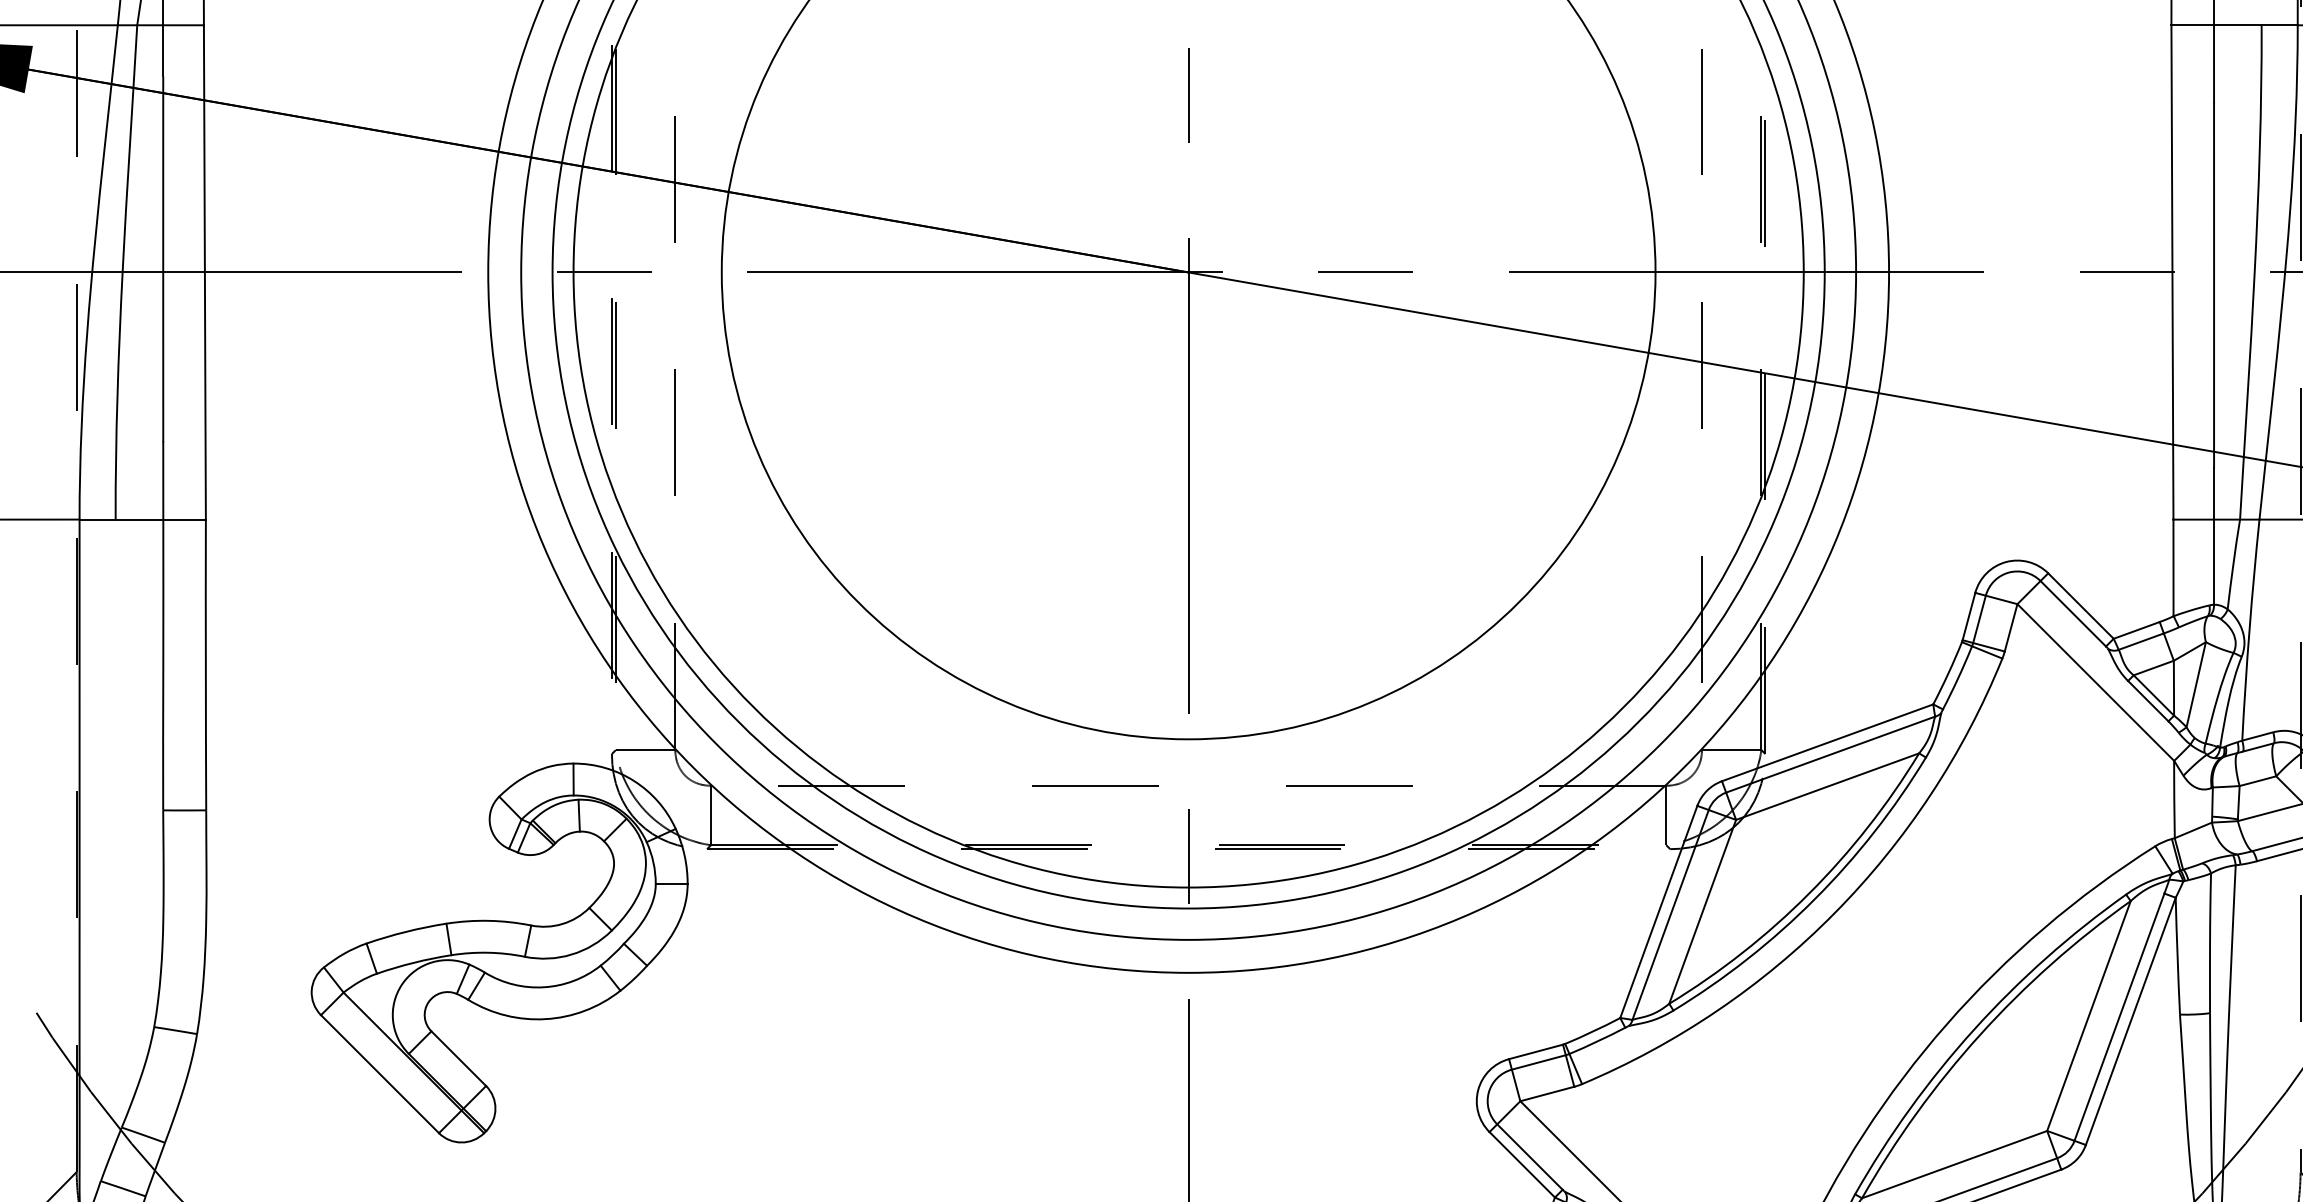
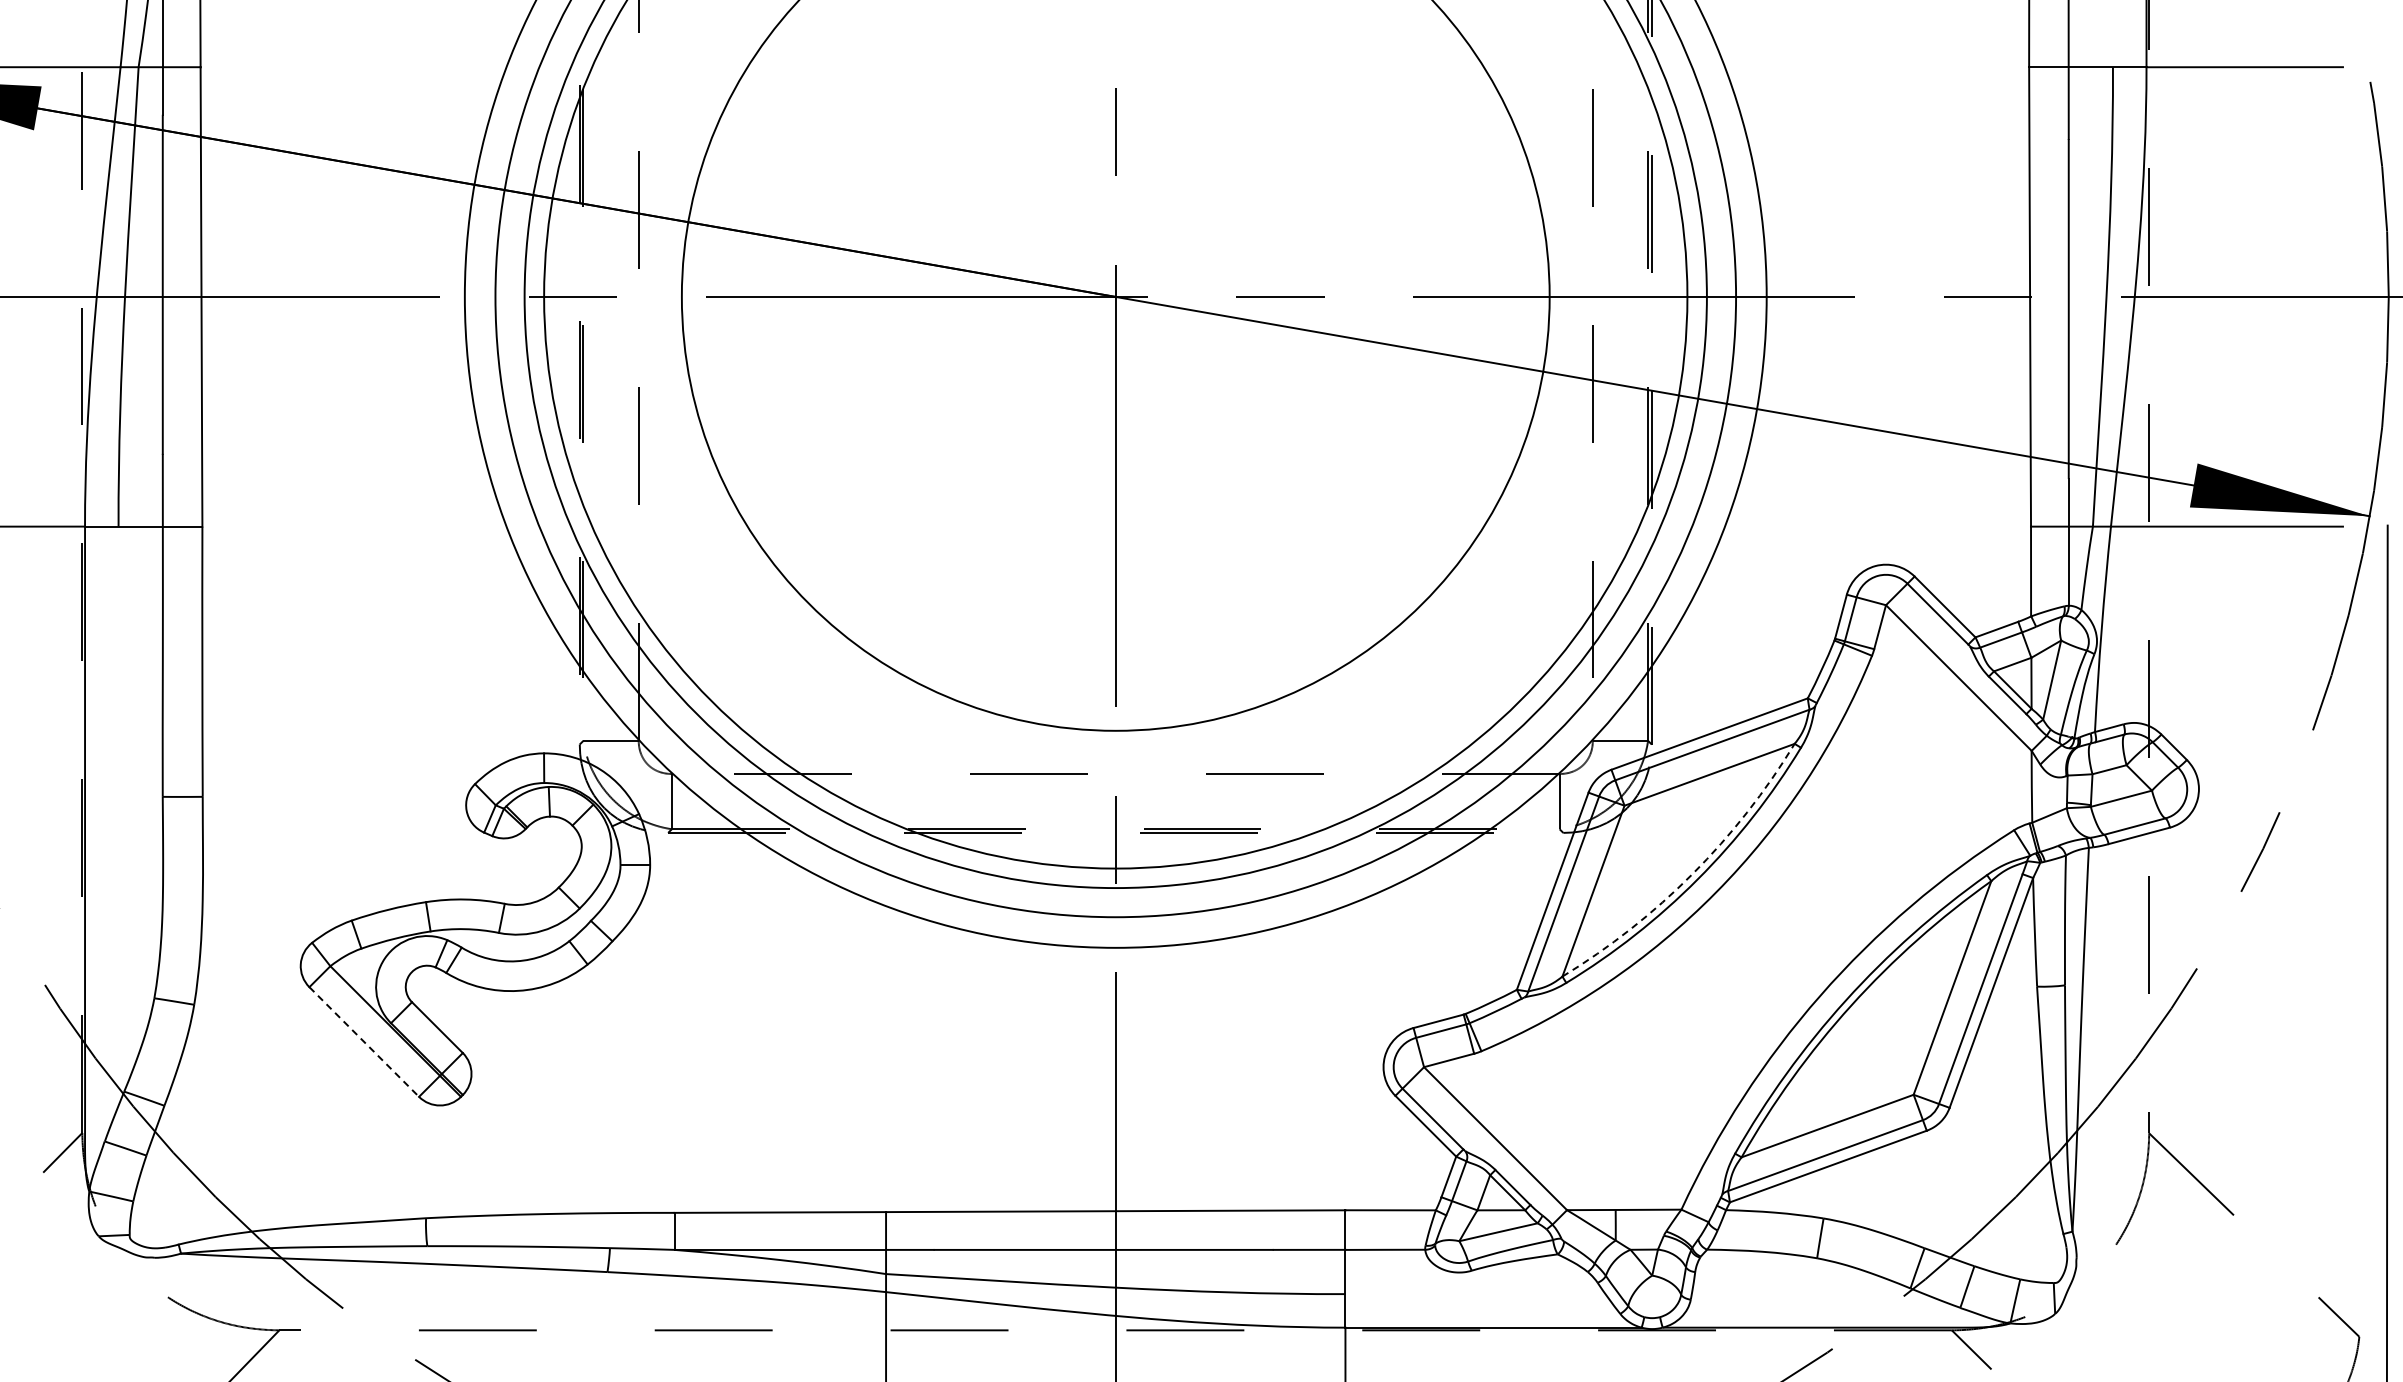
arc: (1809, 893) -> (1692, 874), solid -> dashed
line: (380, 1074) -> (364, 1042), solid -> dashed

